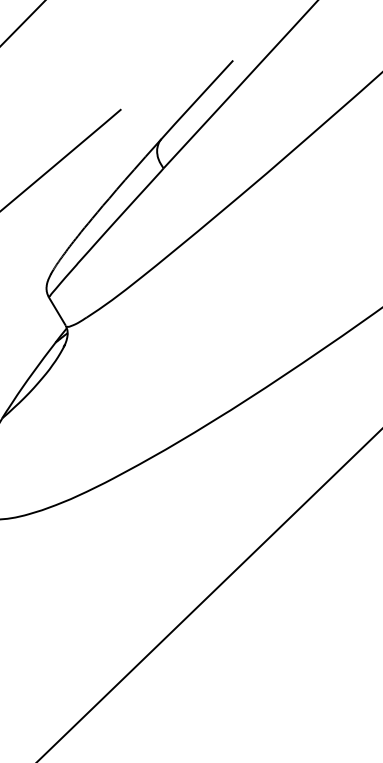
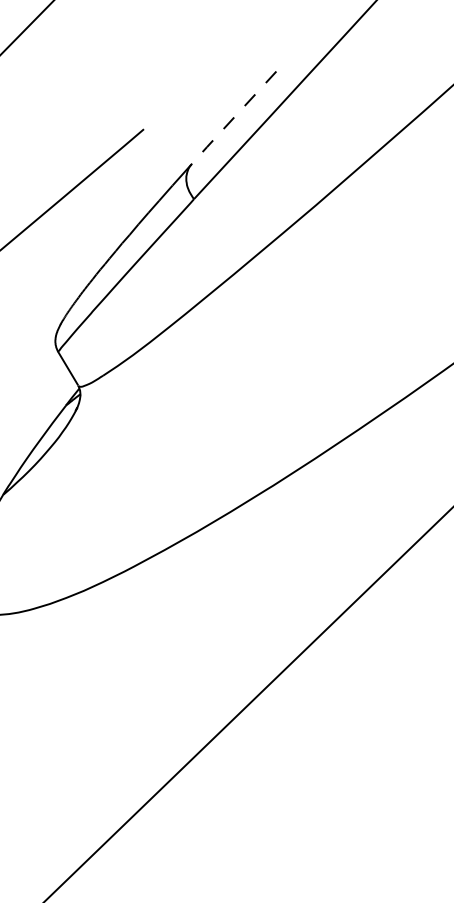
line: (196, 101) -> (232, 119), solid -> dashed

